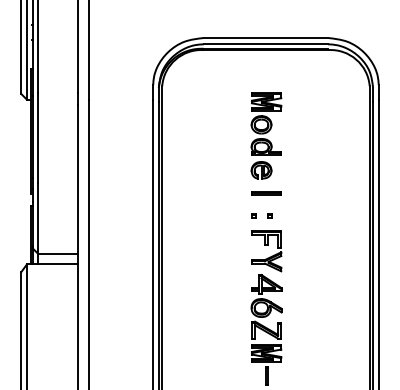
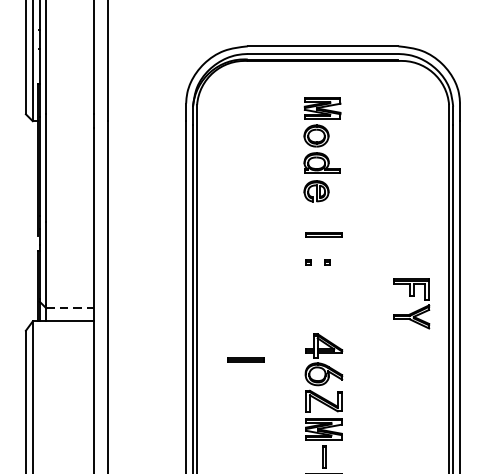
part: (266, 135) -> (322, 148), moved
part: (266, 251) -> (411, 304), moved
line: (57, 253) -> (69, 308), solid -> dashed
line: (202, 296) -> (246, 360), added

